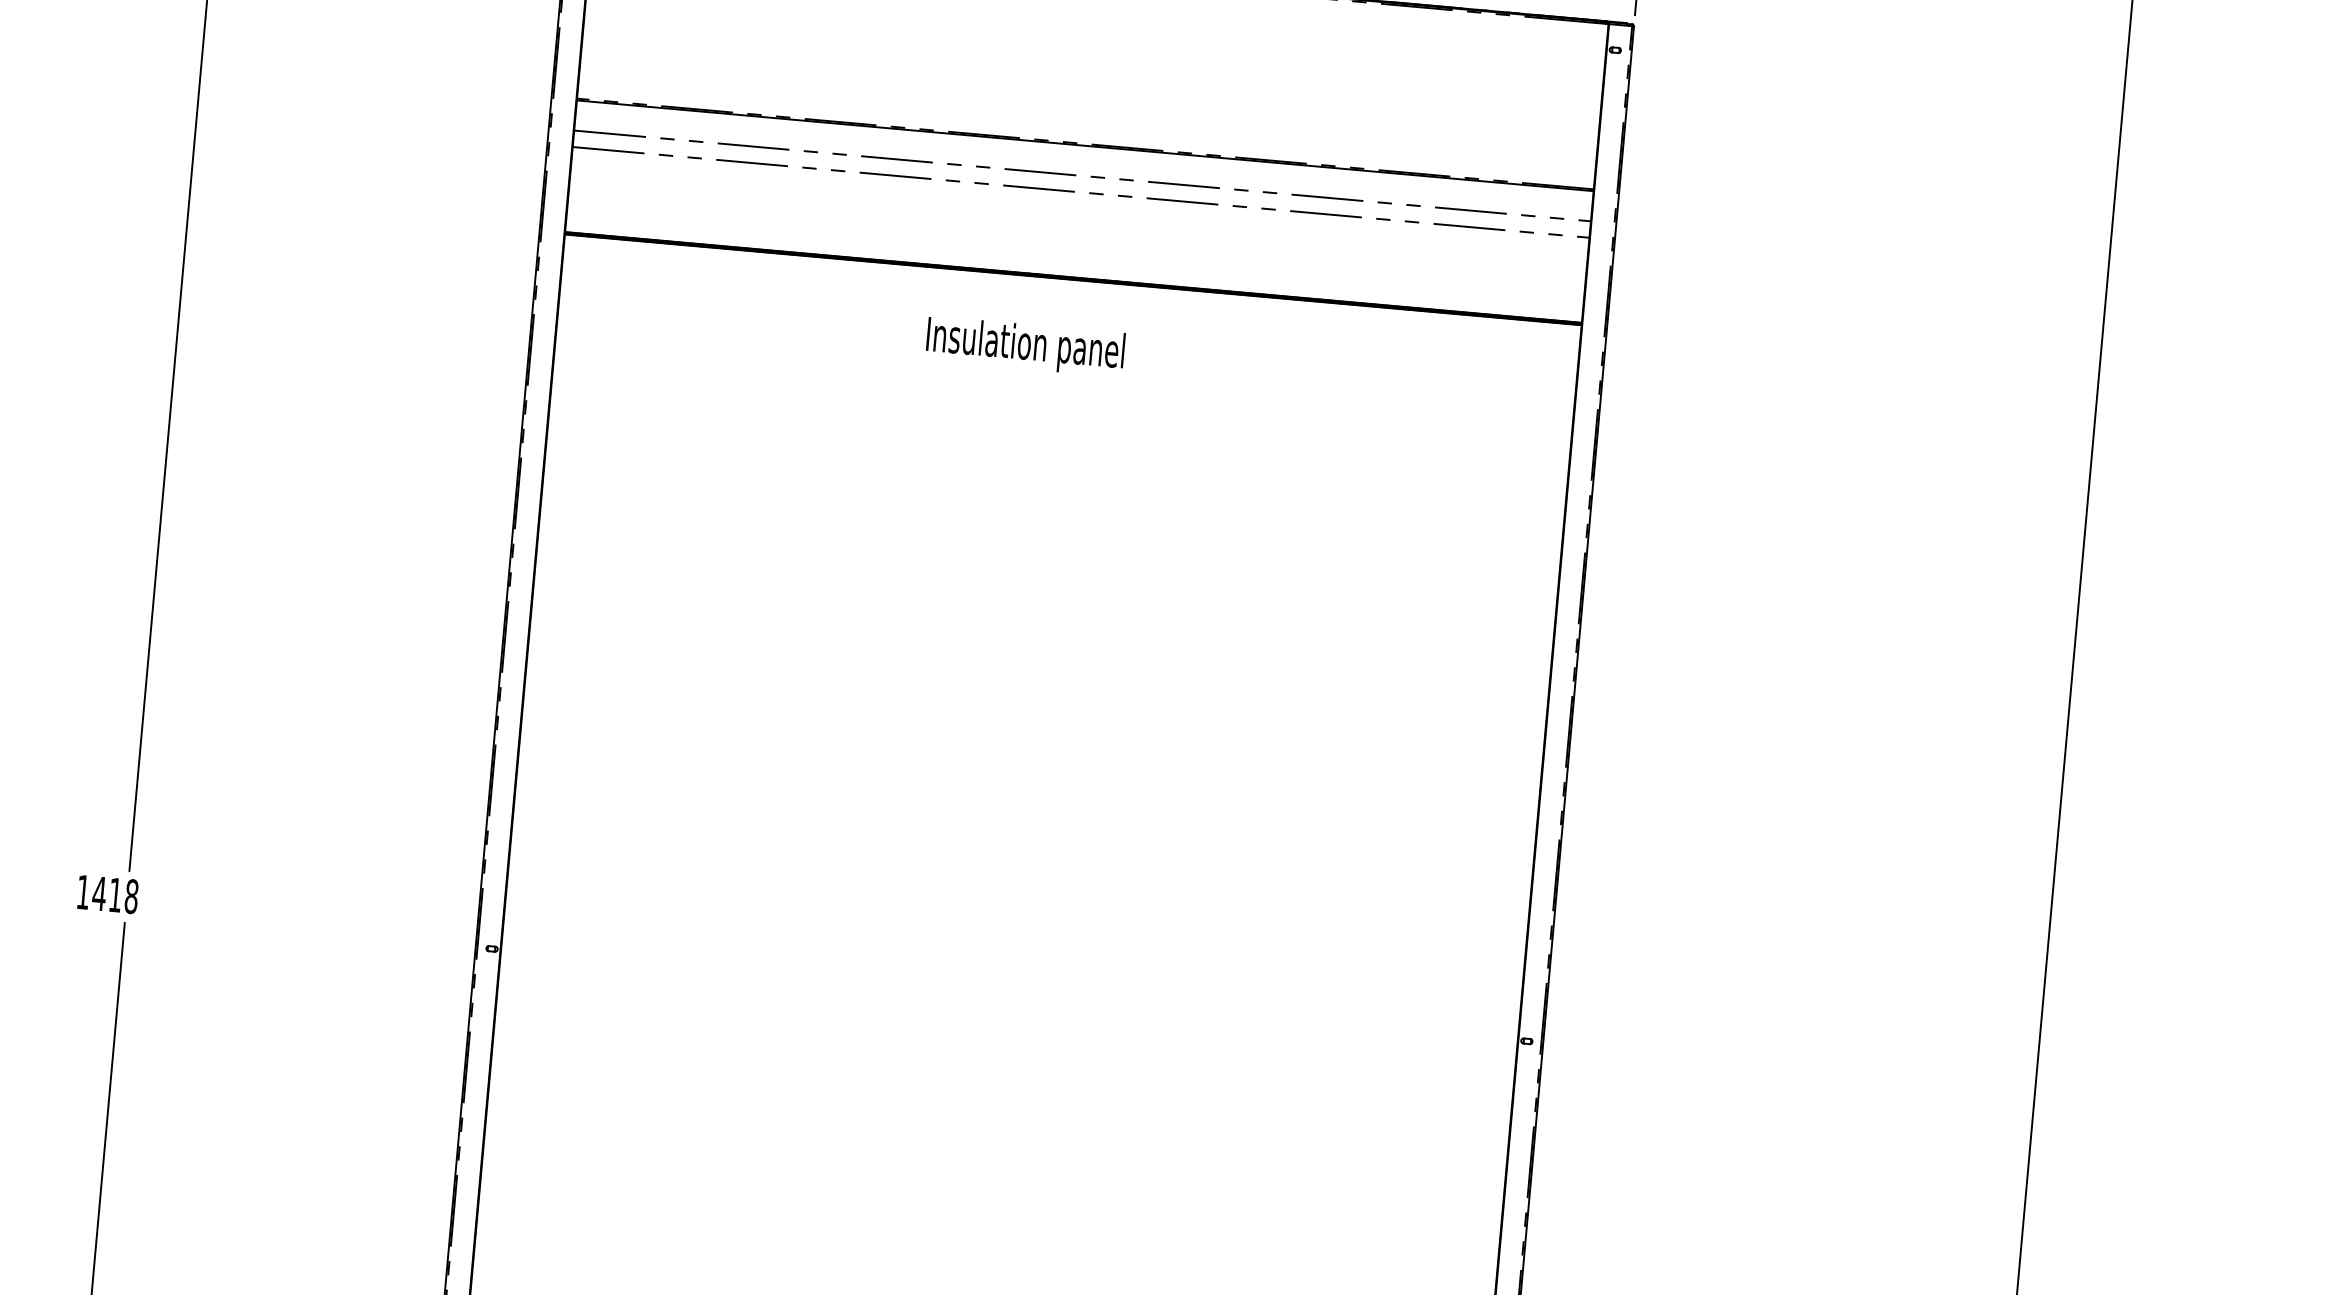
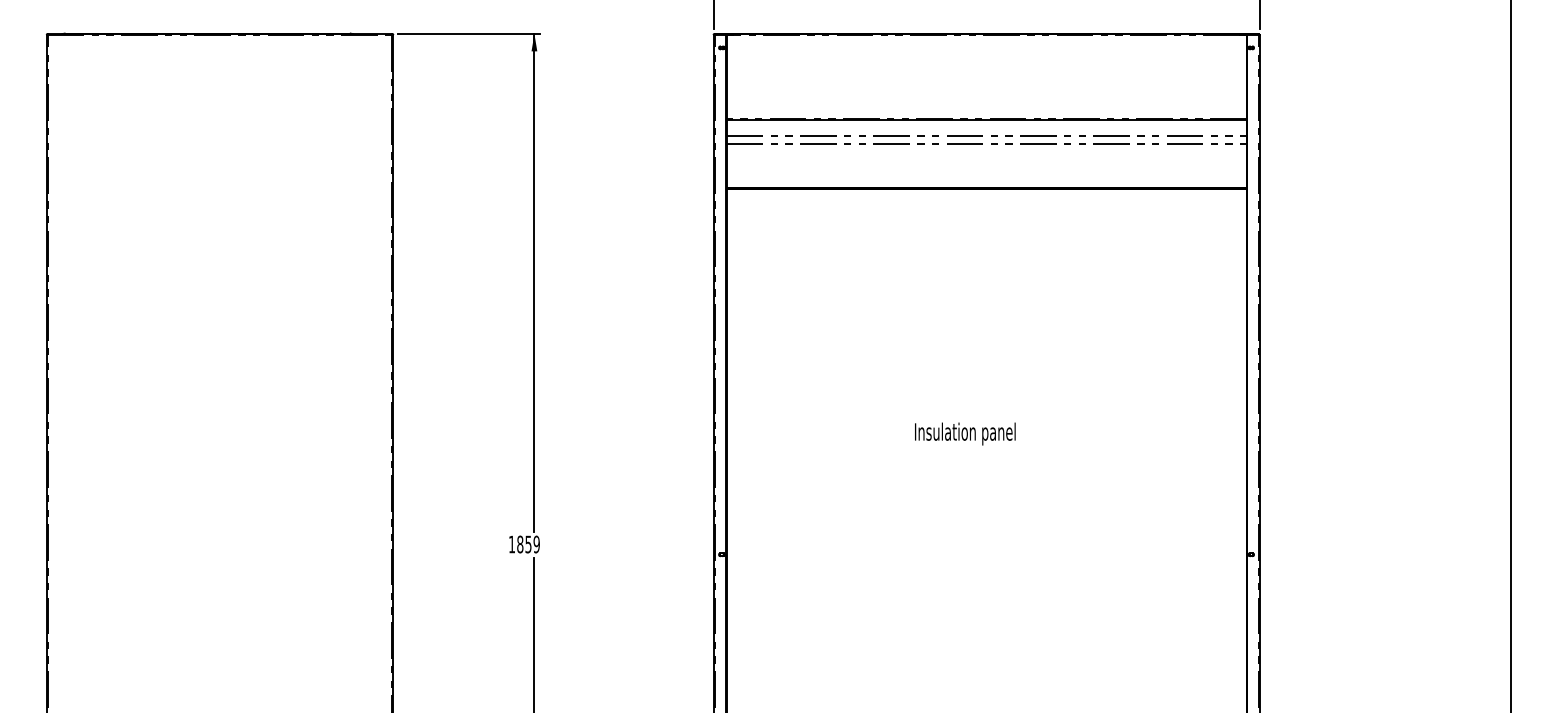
text: (1025, 345) -> (965, 433), moved
text: (113, 894) -> (527, 544), 1418 -> 1859

